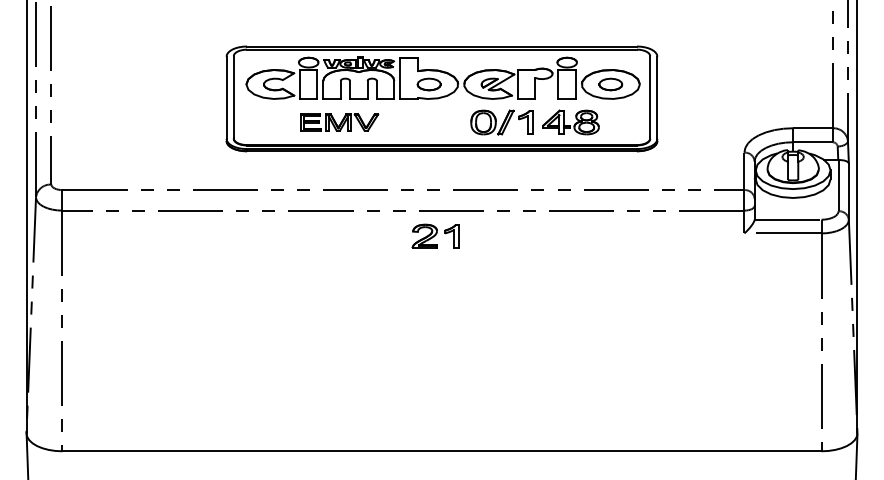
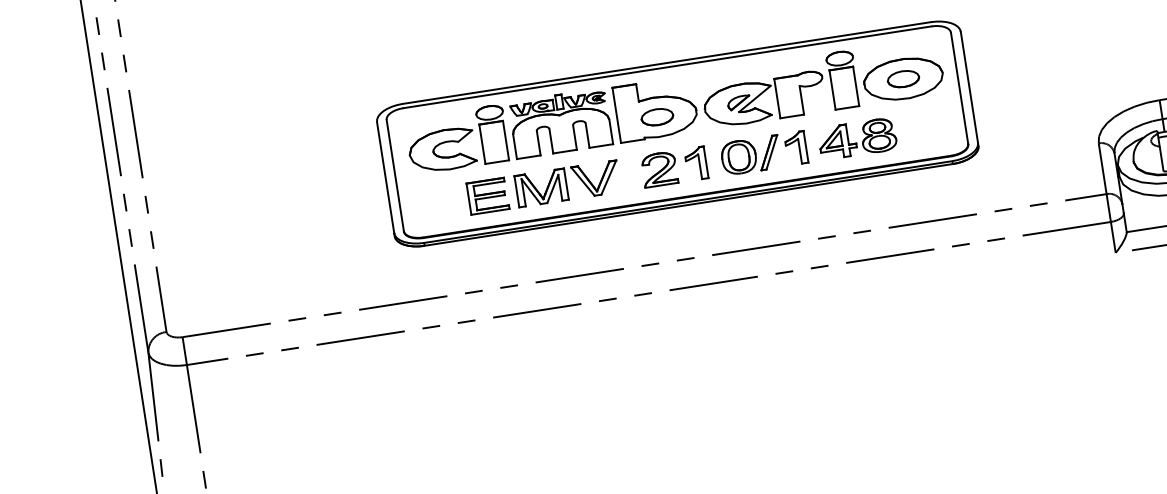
part: (339, 122) -> (543, 187), size x1.43
part: (435, 235) -> (673, 166), moved

